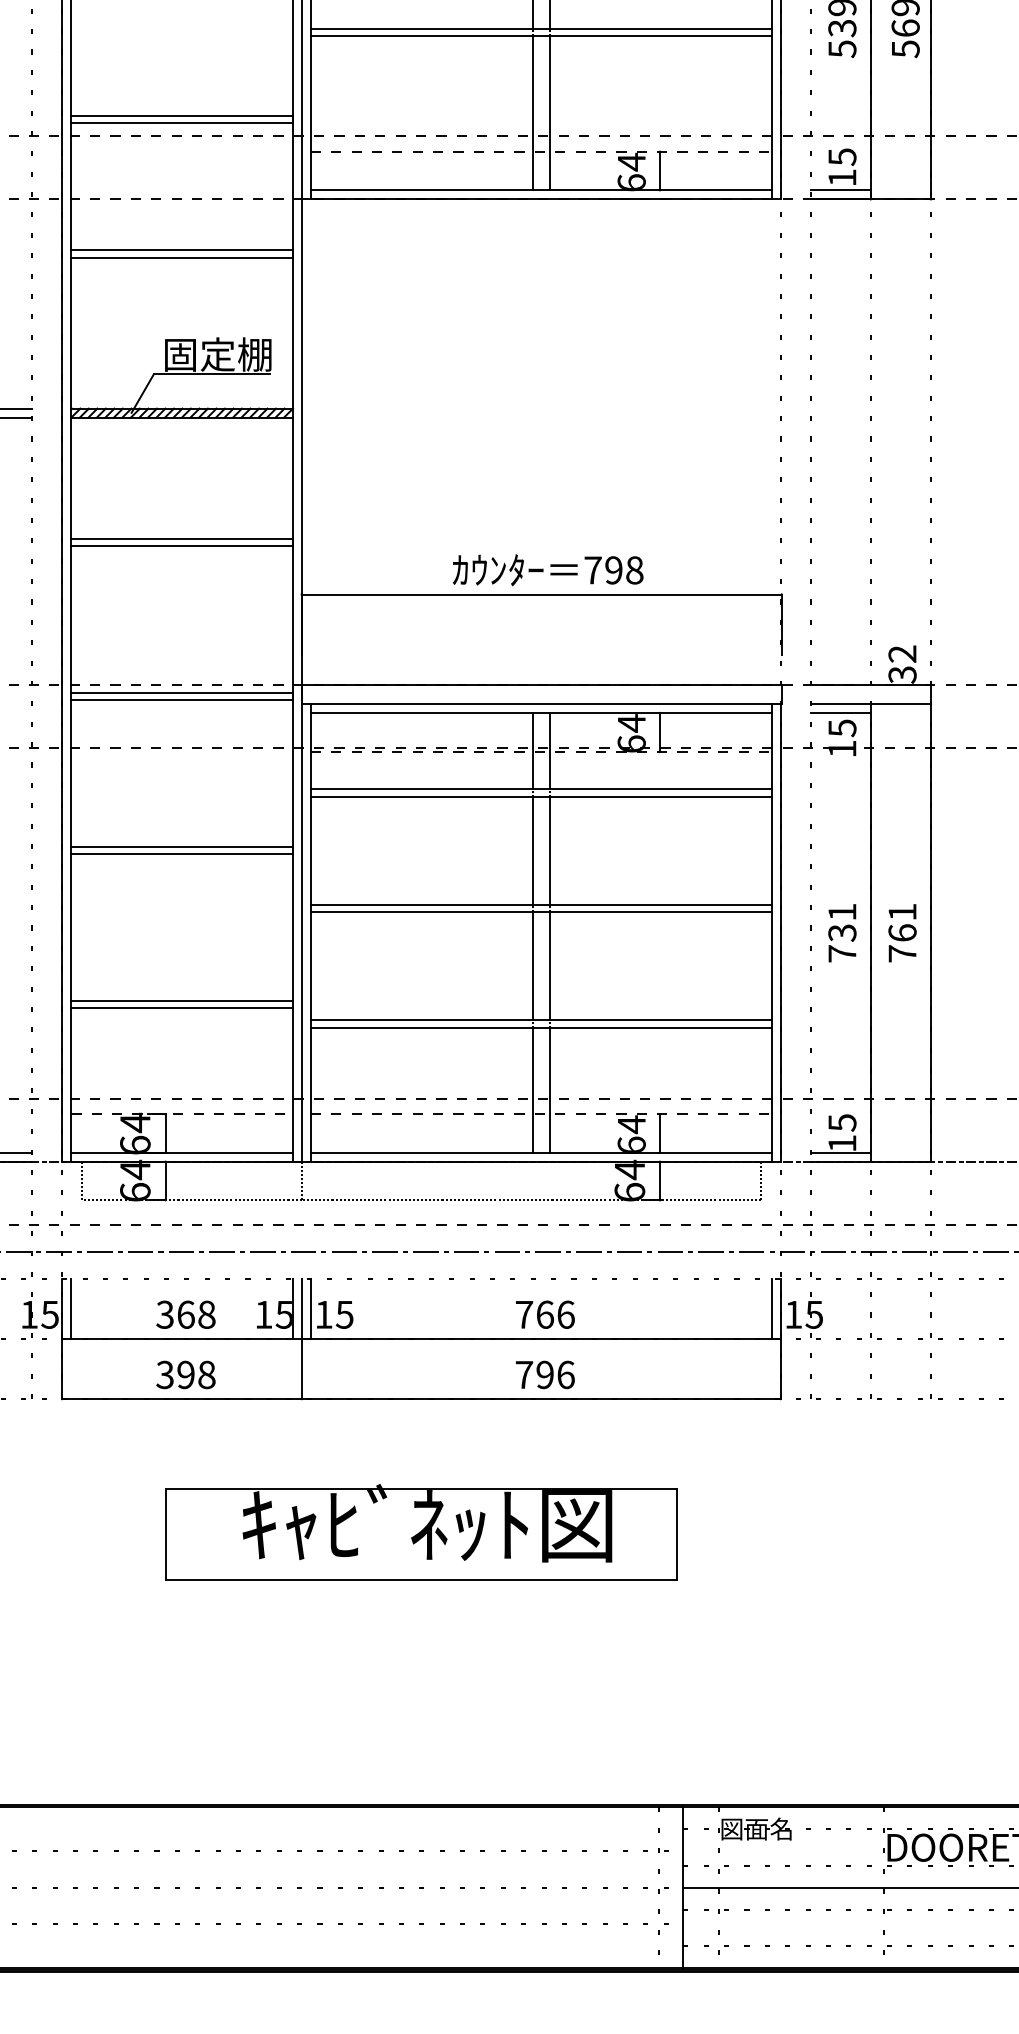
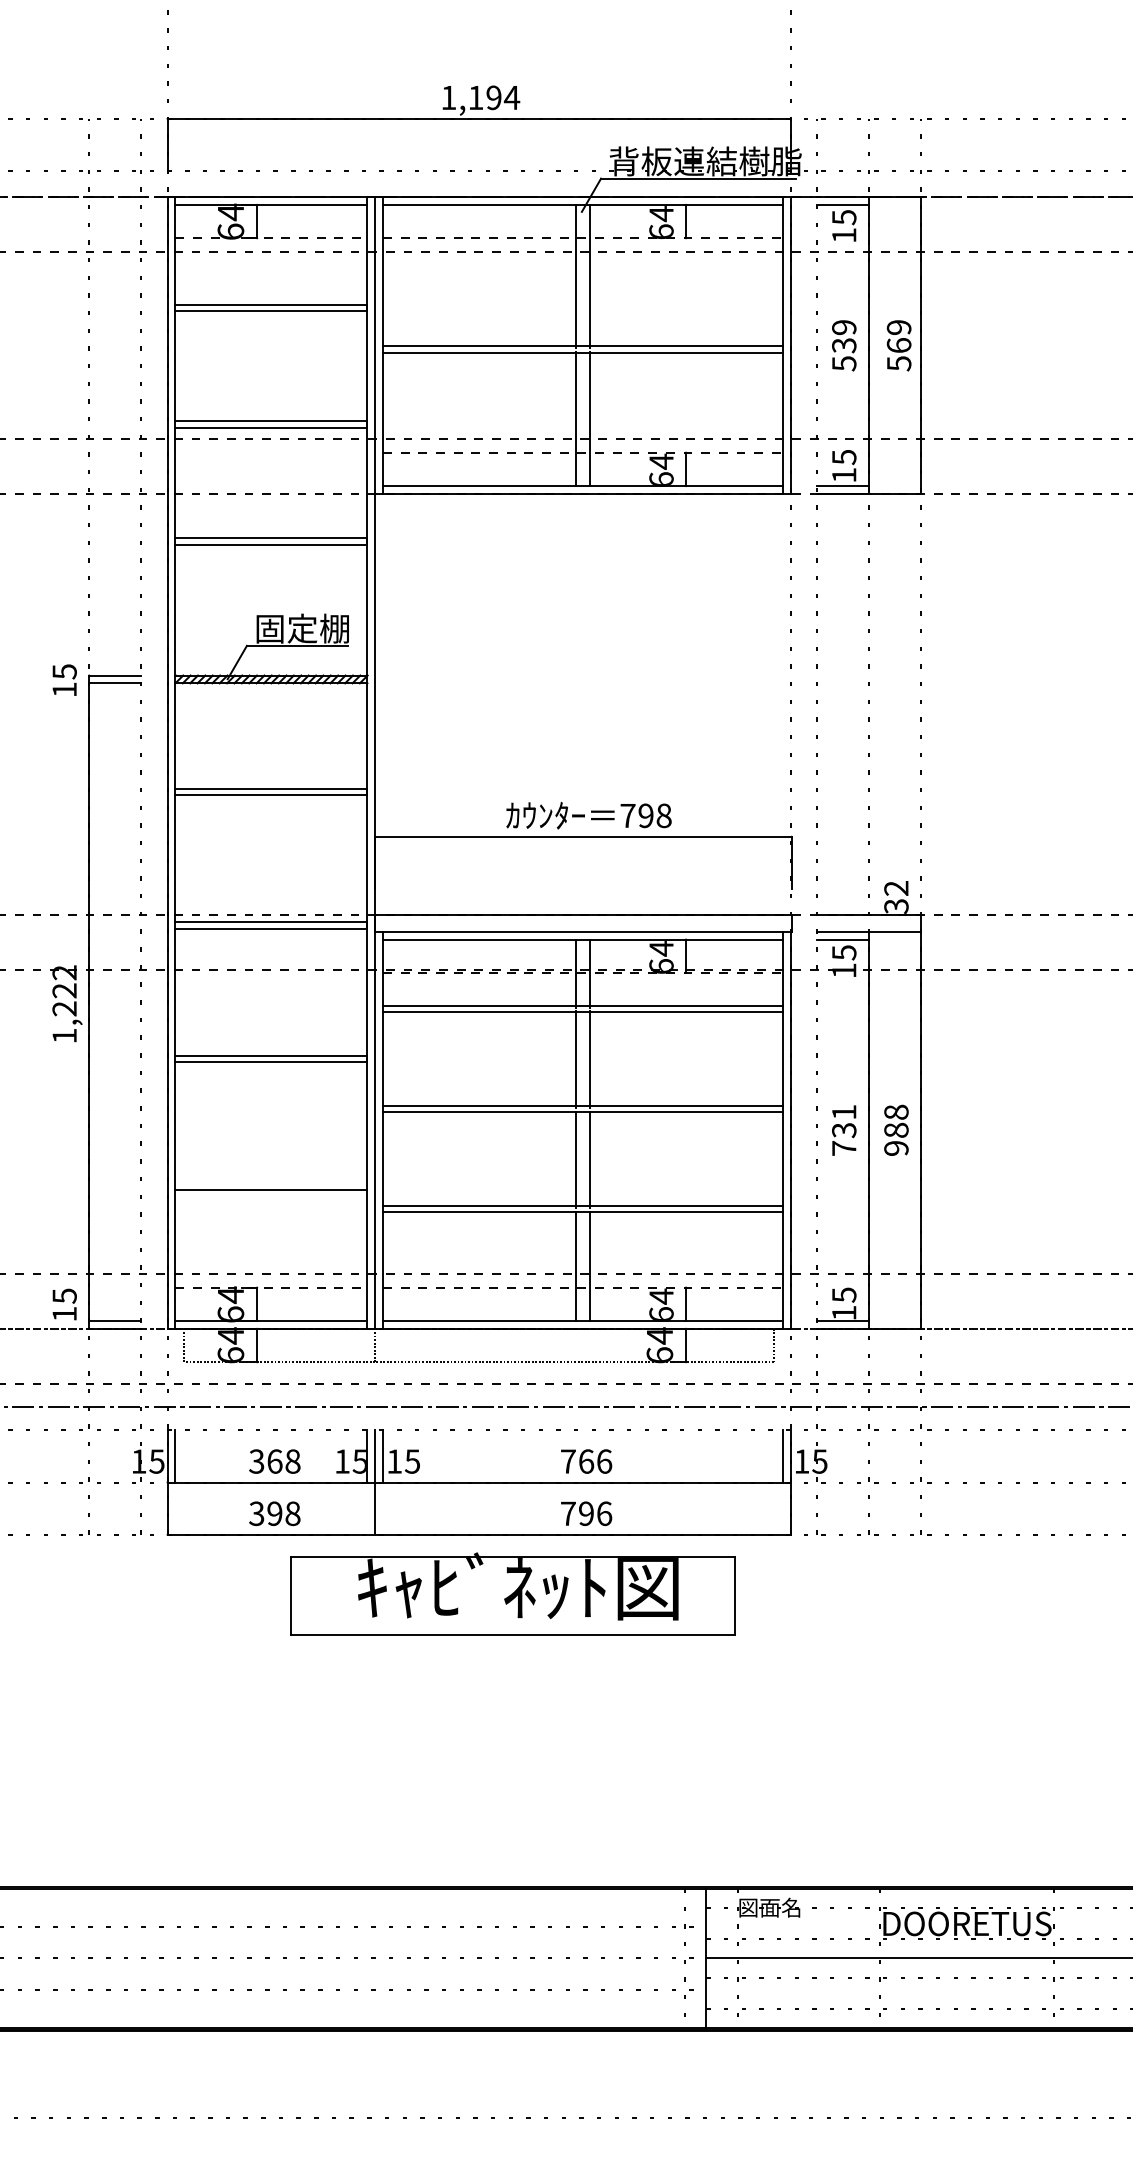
text: (902, 931) -> (896, 1129), 761 -> 988
line: (182, 1008) -> (271, 1195), removed
part: (420, 1531) -> (512, 1593), moved

